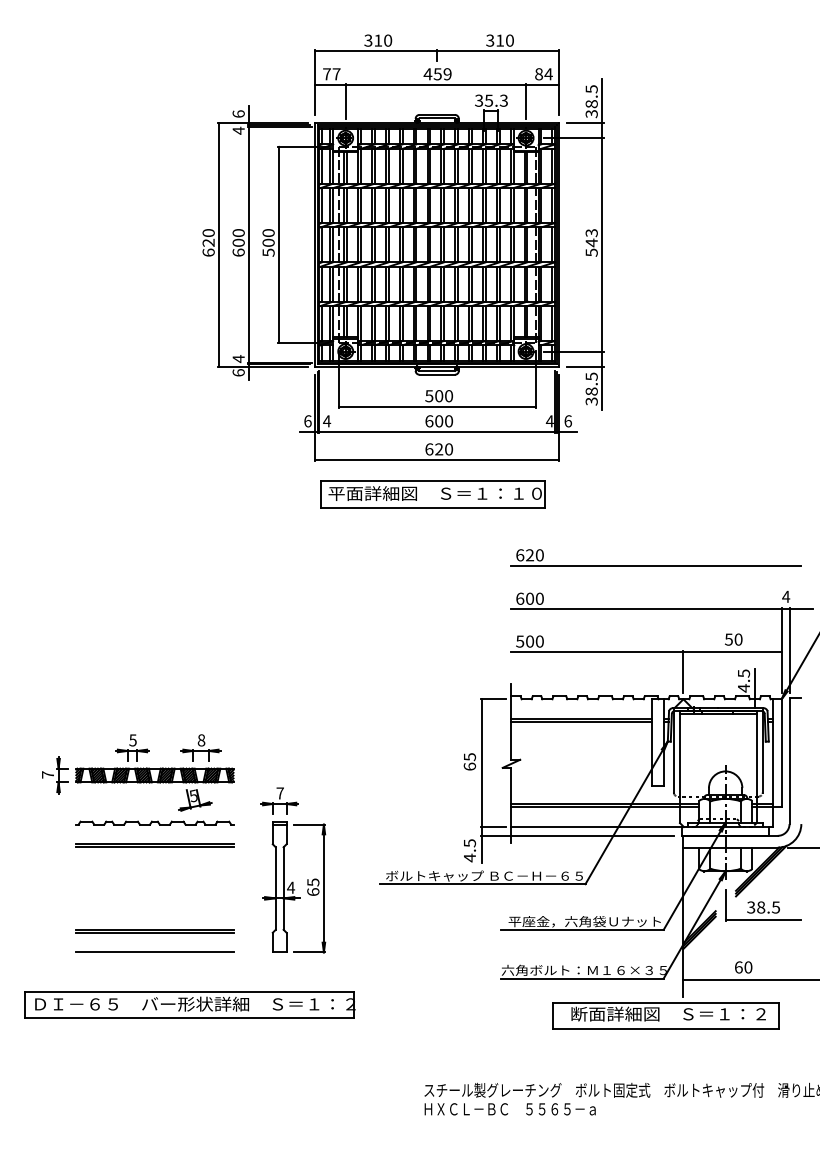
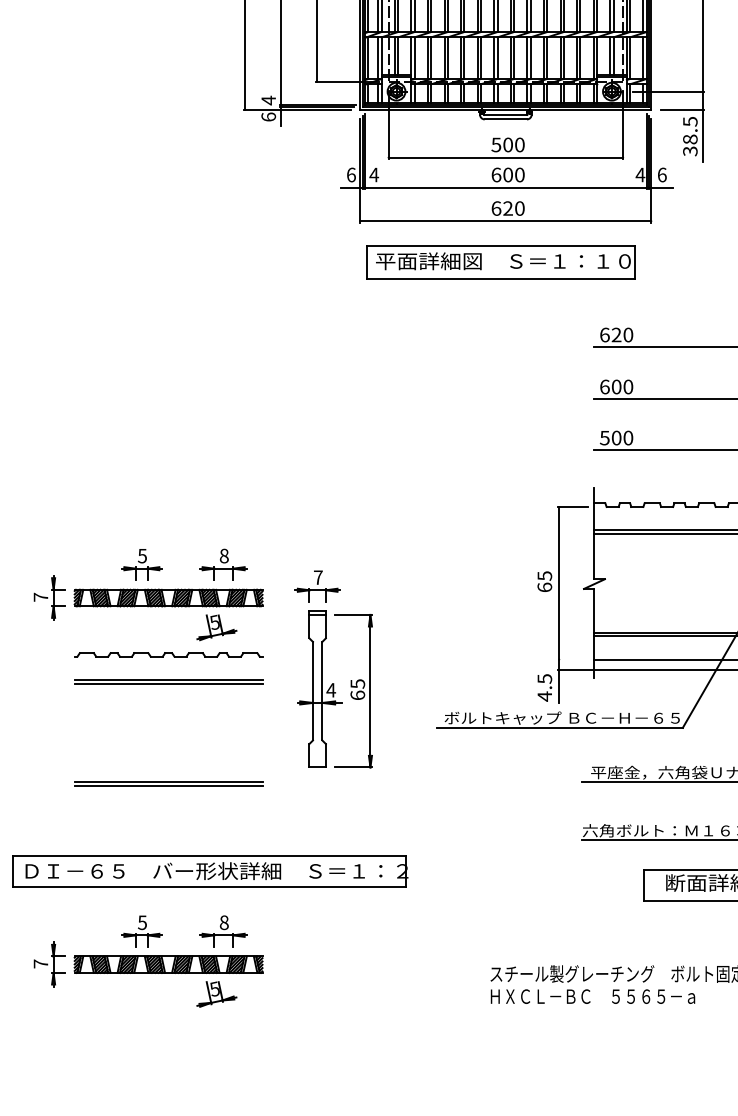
line: (492, 827) -> (571, 660), removed
part: (284, 870) -> (323, 669), moved
line: (154, 952) -> (168, 809), removed
part: (138, 1079) -> (149, 961), added

